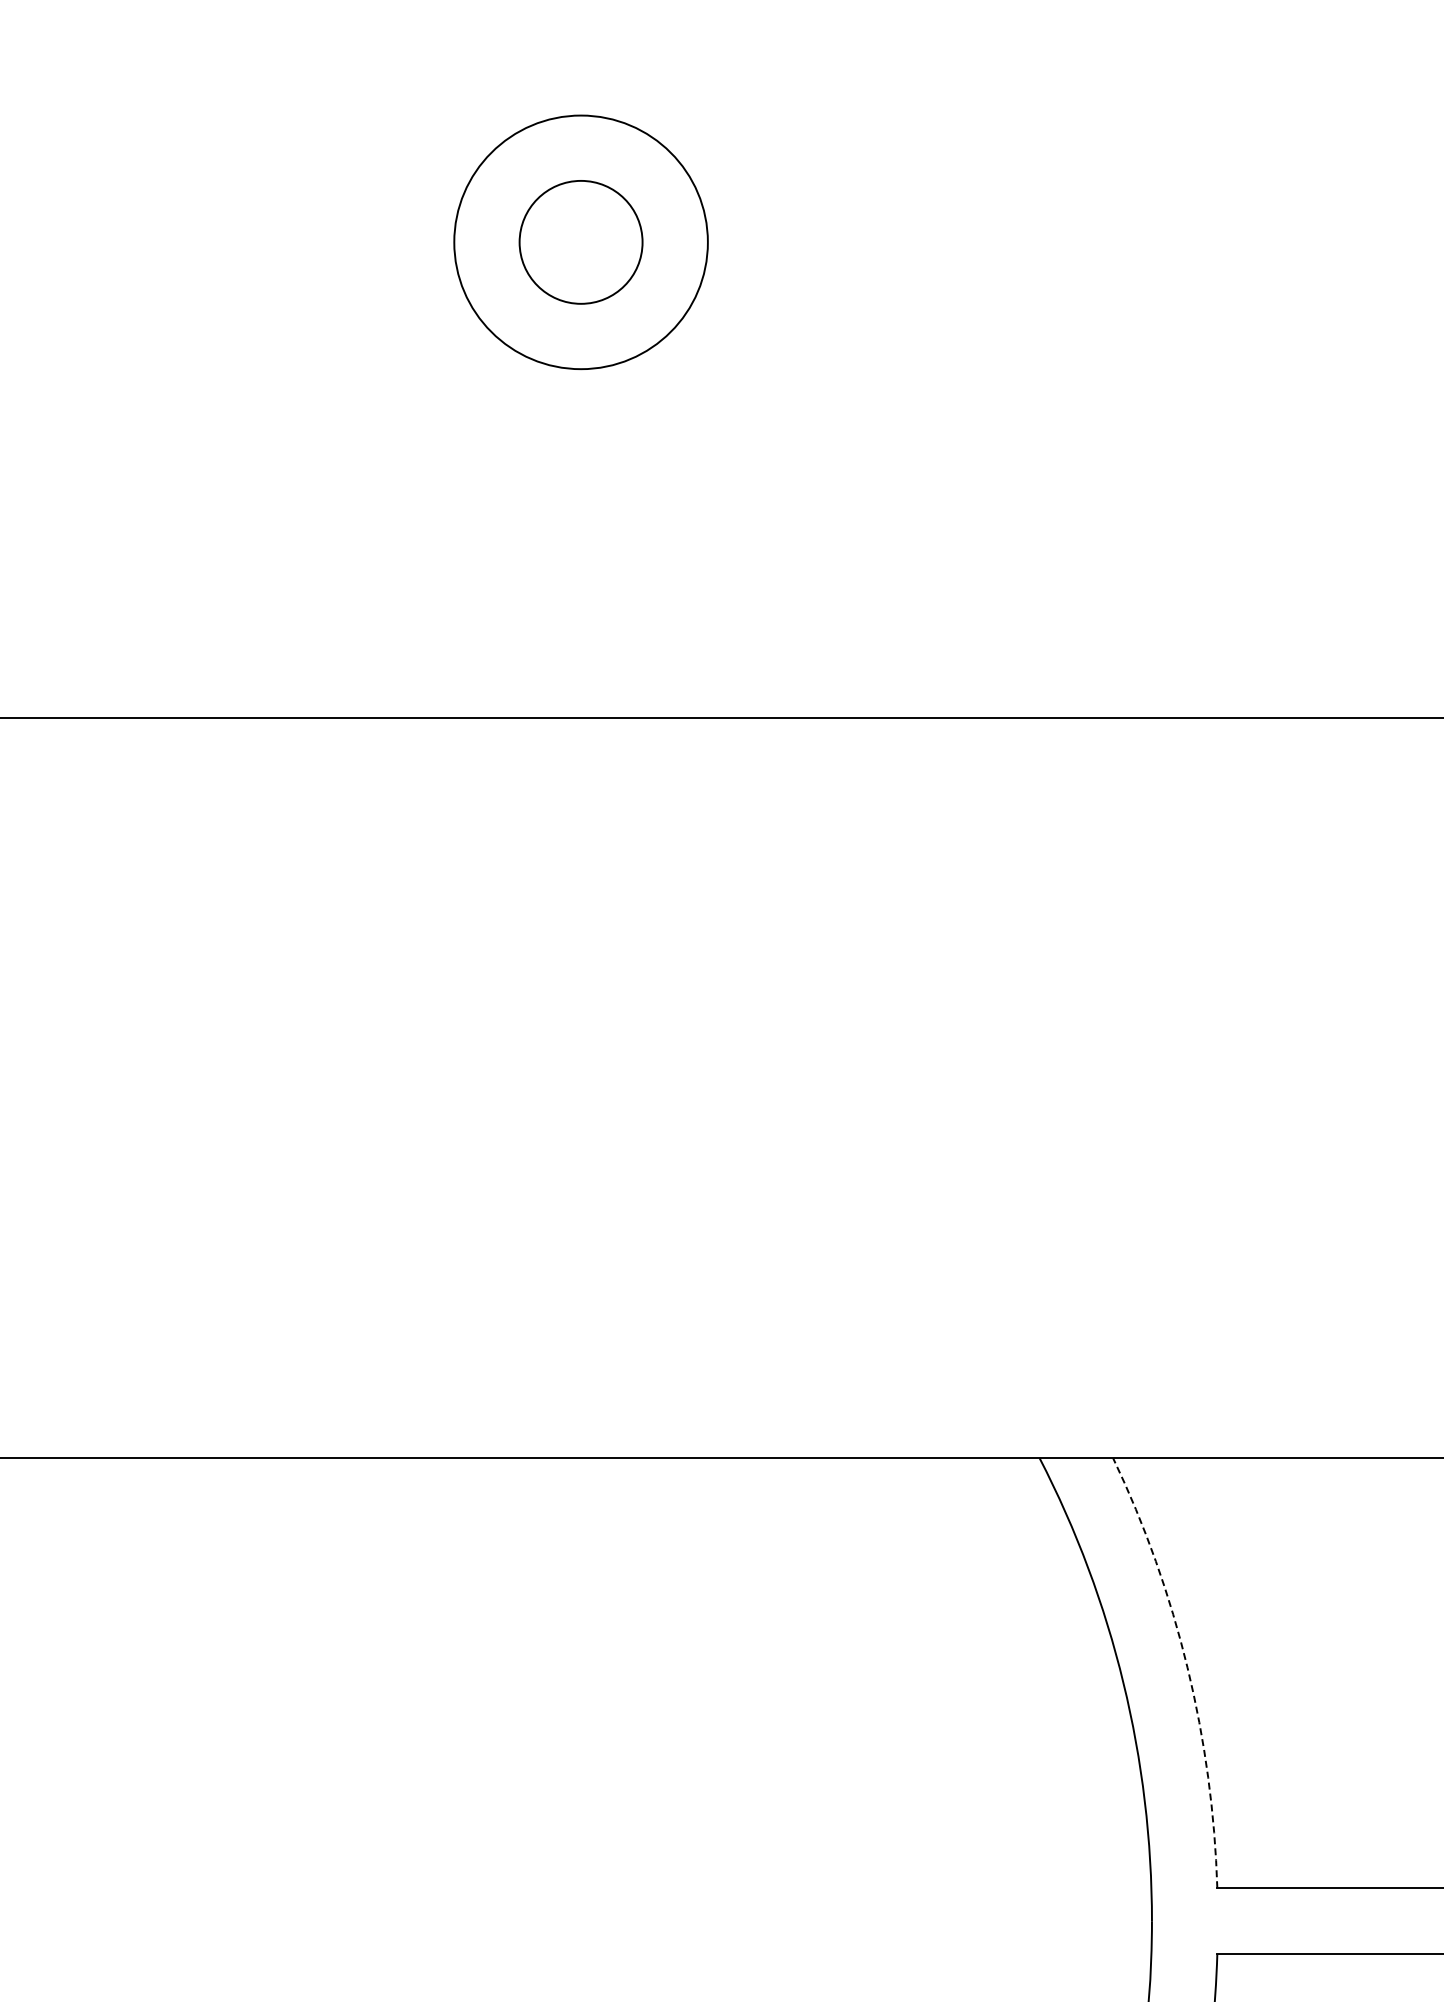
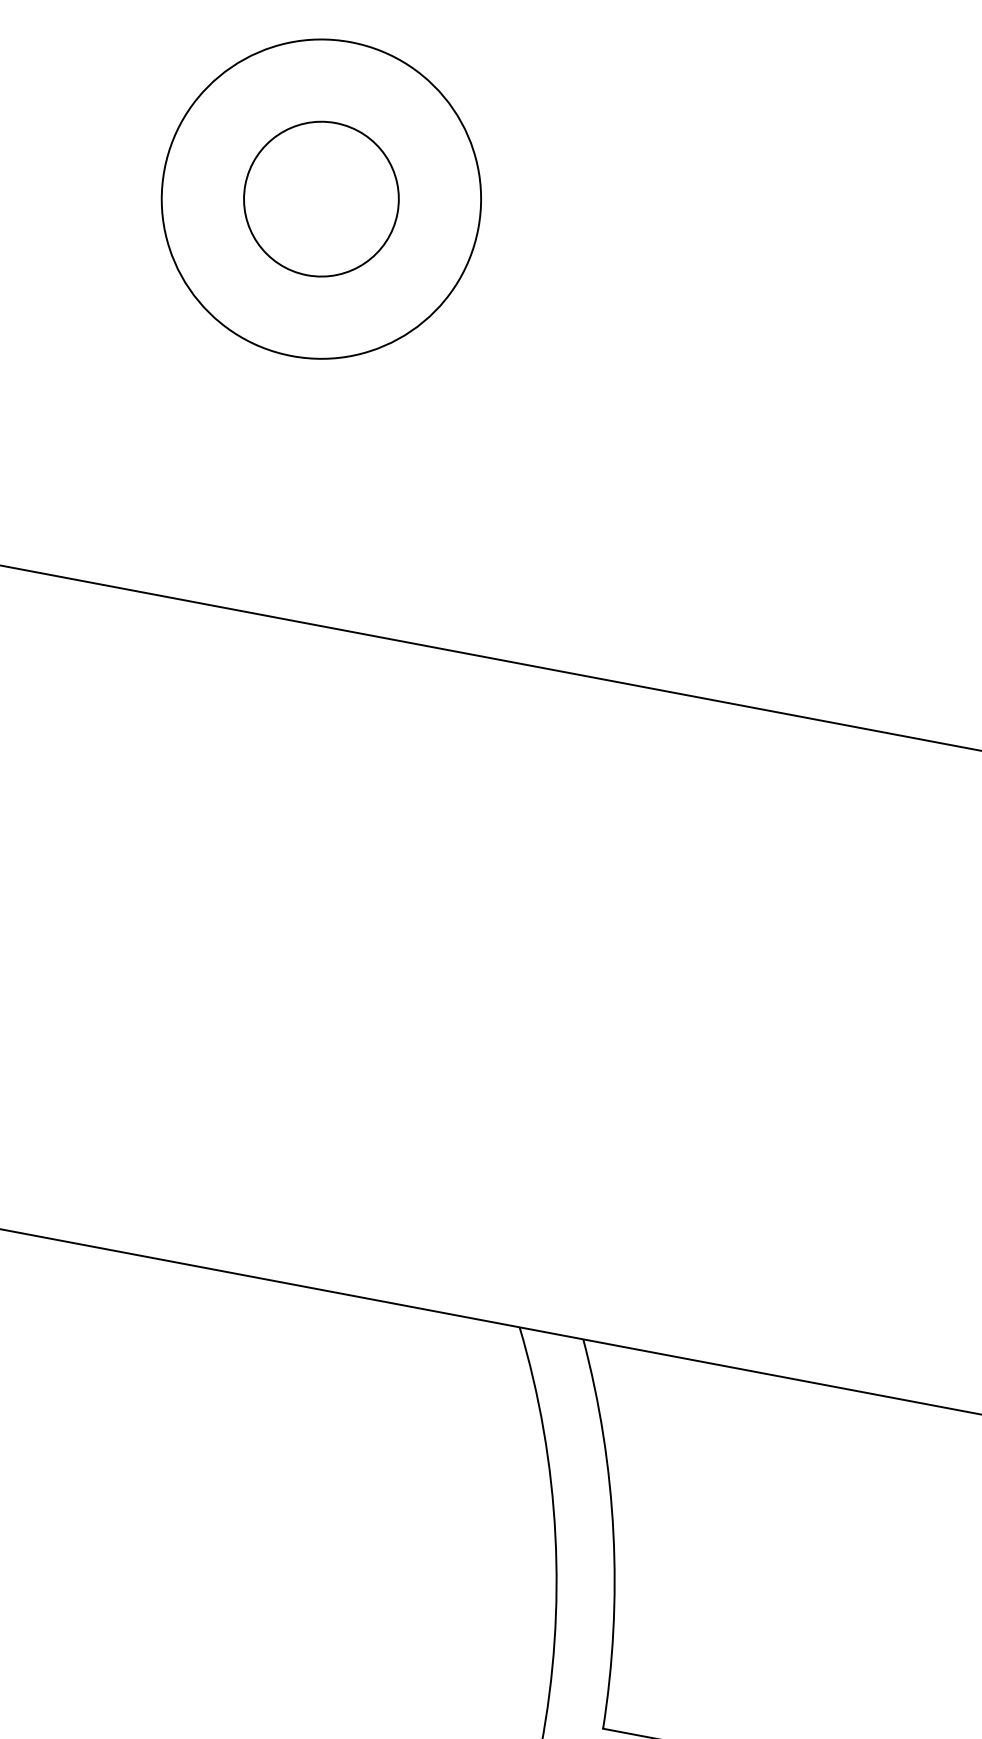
circle: (580, 242) -> (320, 199), size x1.43
circle: (580, 242) -> (320, 199), size x1.43
arc: (1187, 1667) -> (613, 1532), dashed -> solid

